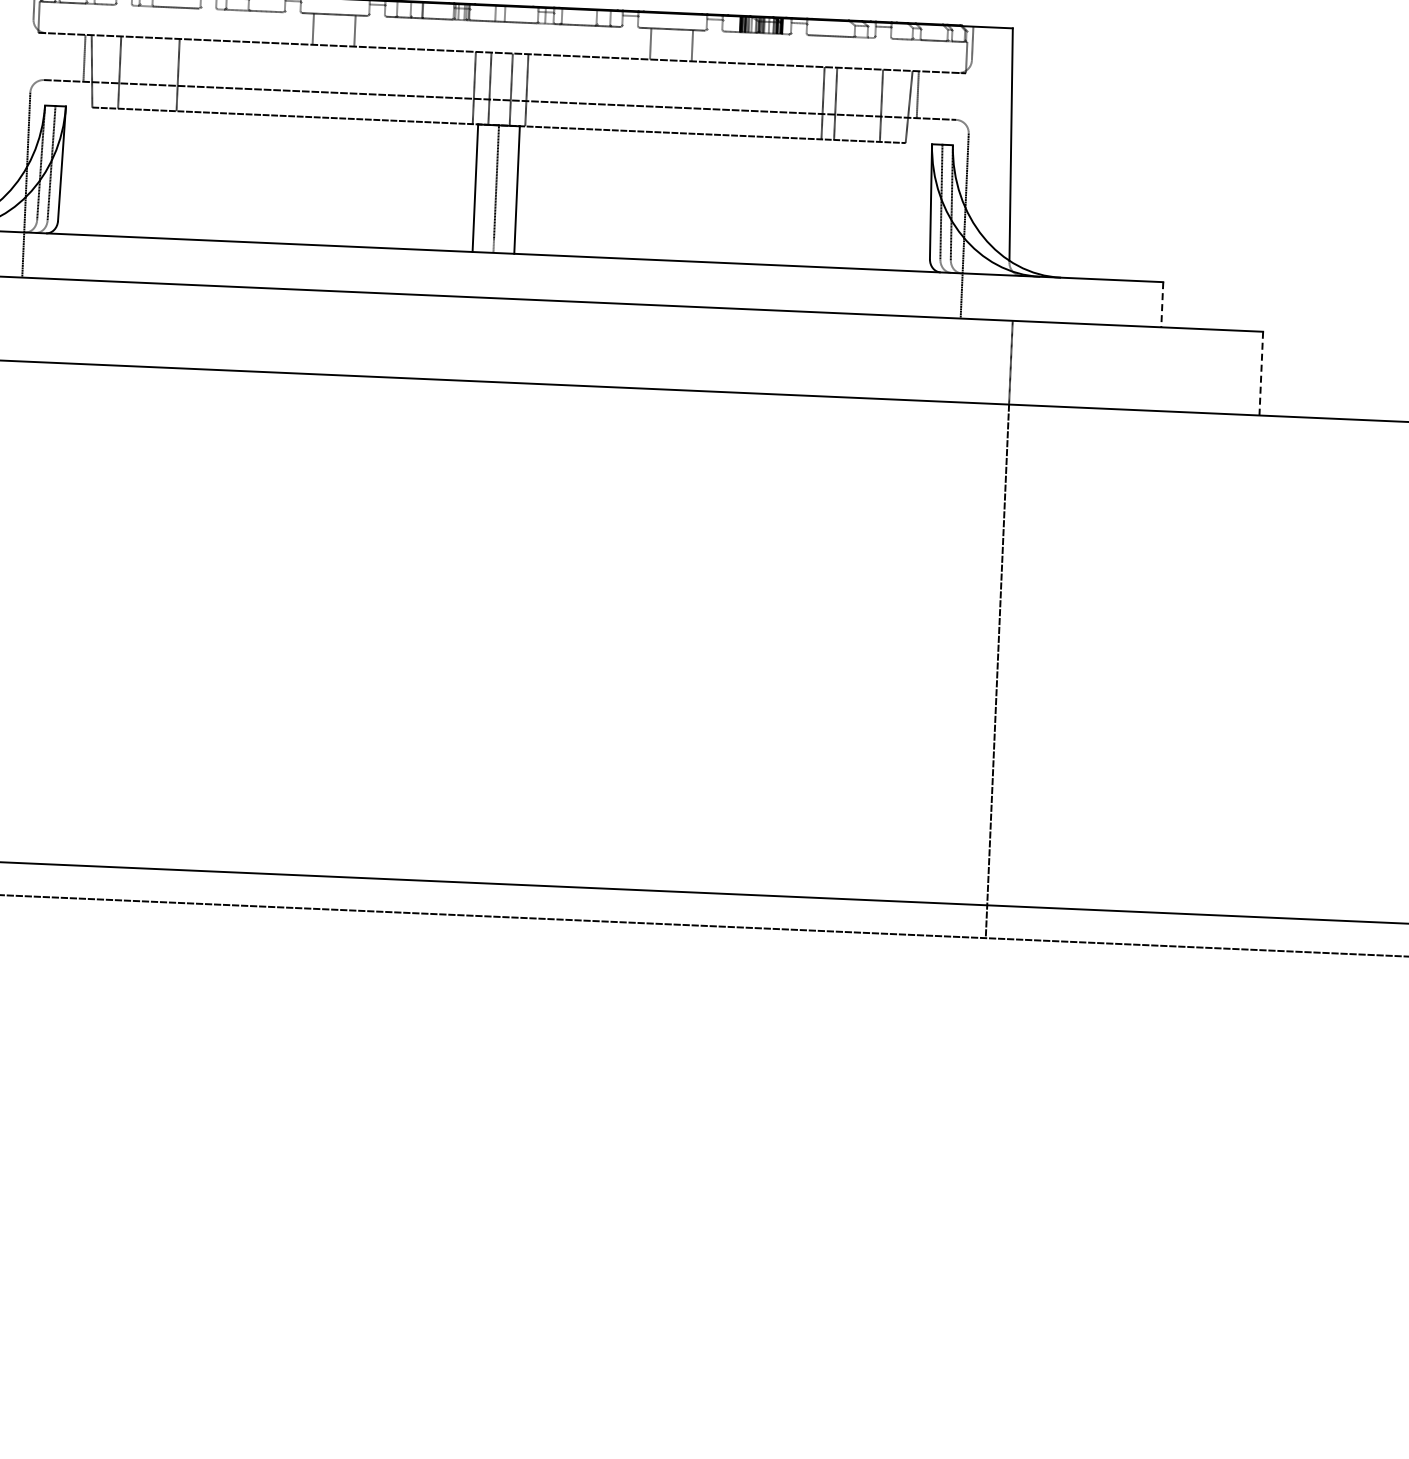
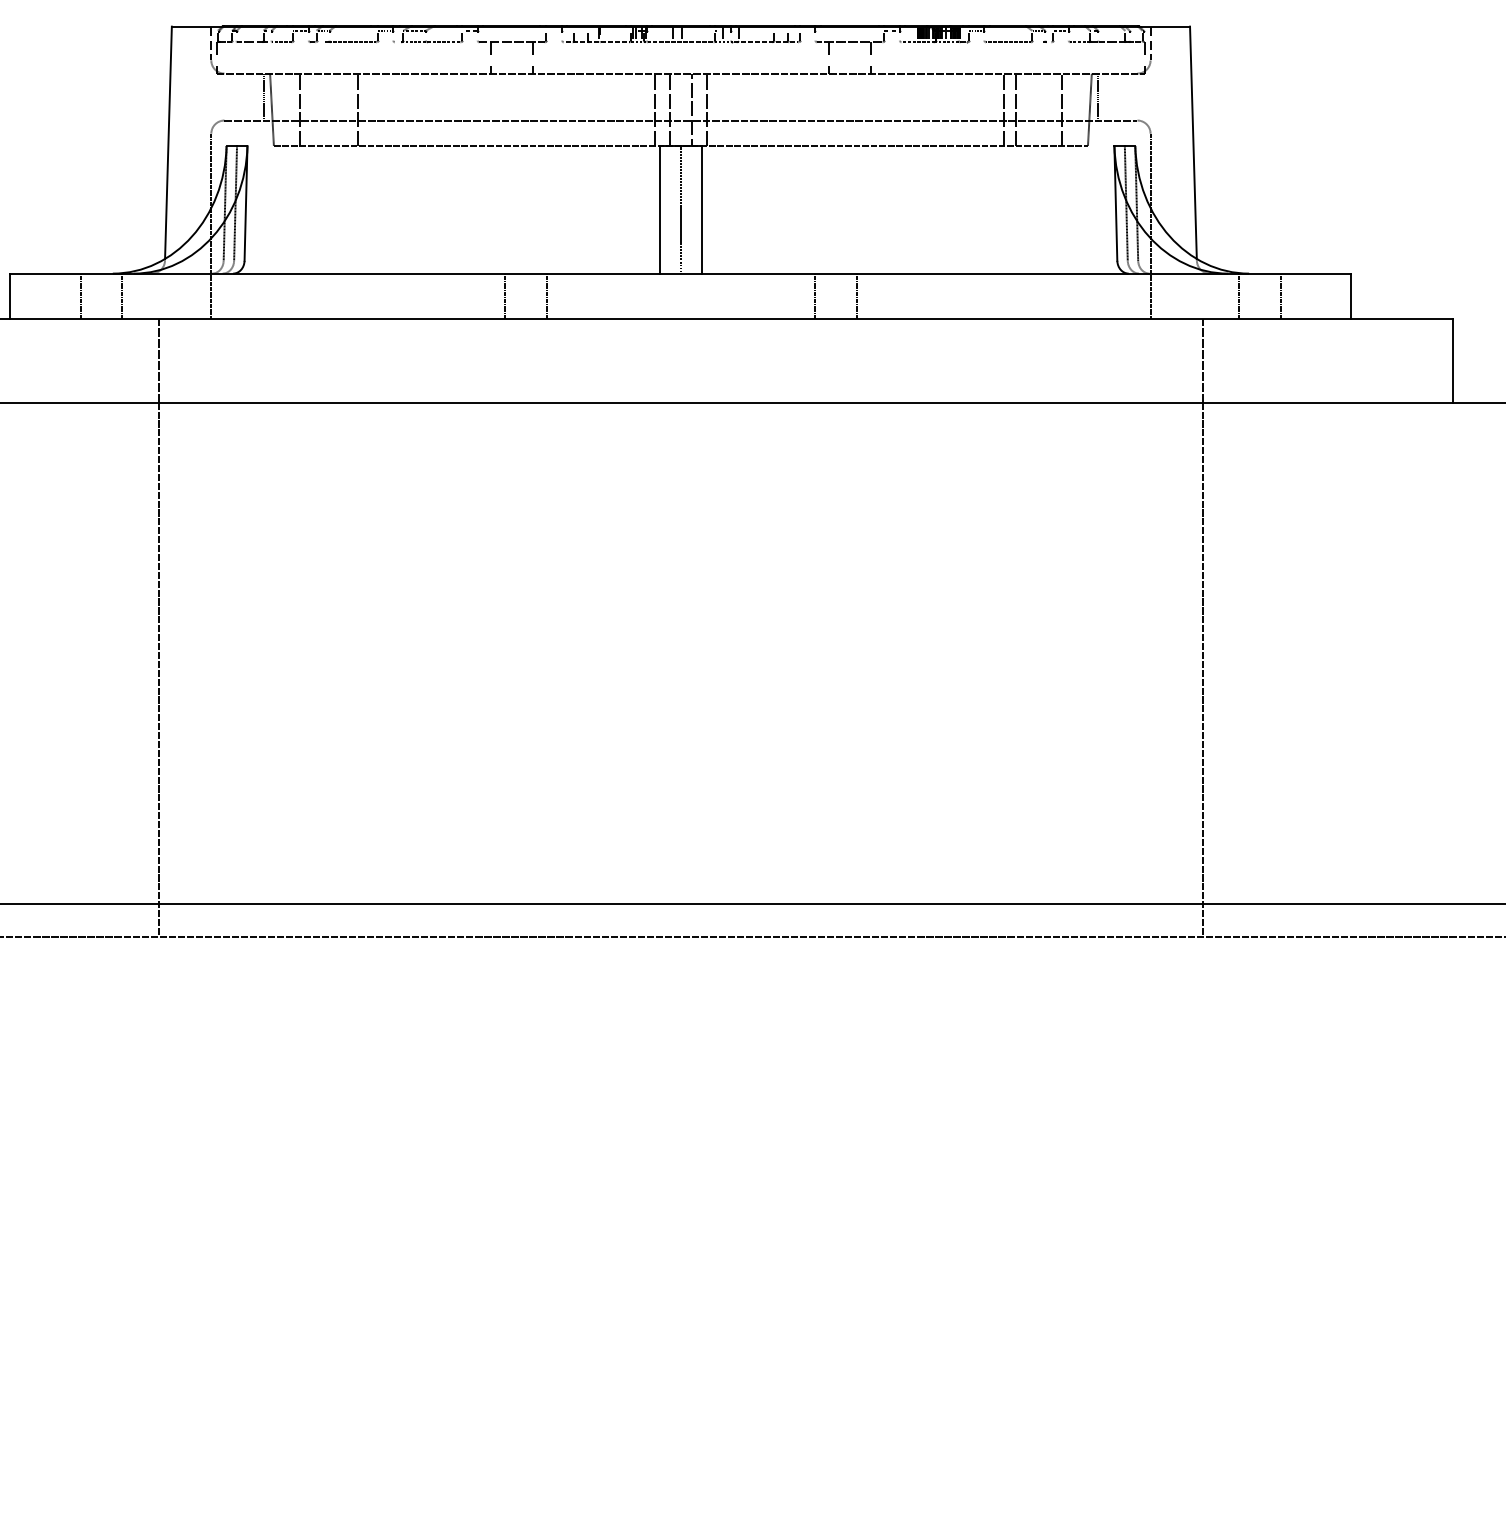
line: (316, 267) -> (504, 295), added
line: (358, 268) -> (546, 295), added
line: (626, 280) -> (815, 295), added
line: (668, 282) -> (857, 295), added
line: (1050, 299) -> (1239, 295), added
line: (1092, 300) -> (1281, 295), added
line: (1162, 305) -> (1351, 296), dashed -> solid
line: (1261, 373) -> (1453, 360), dashed -> solid

